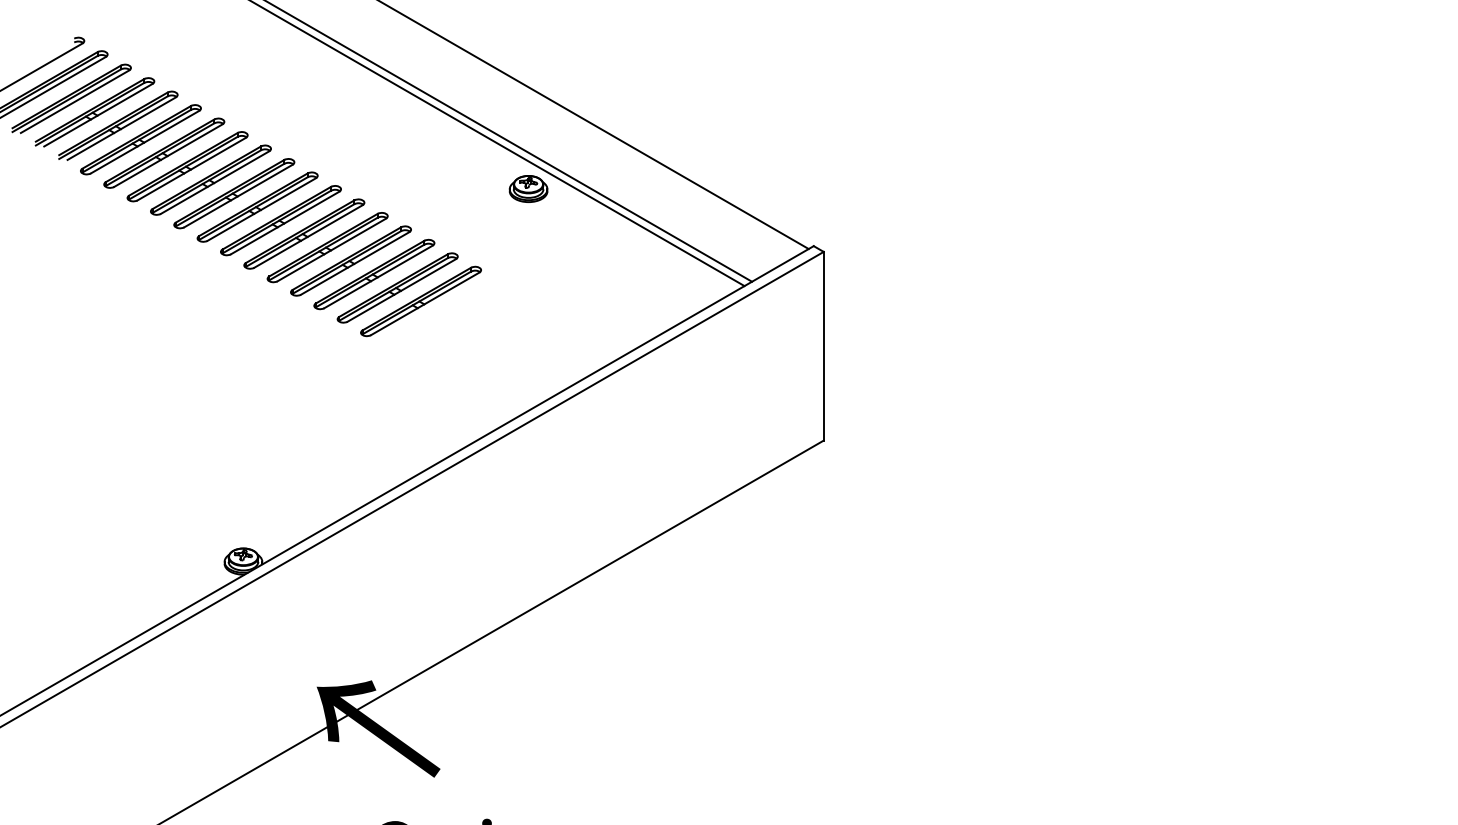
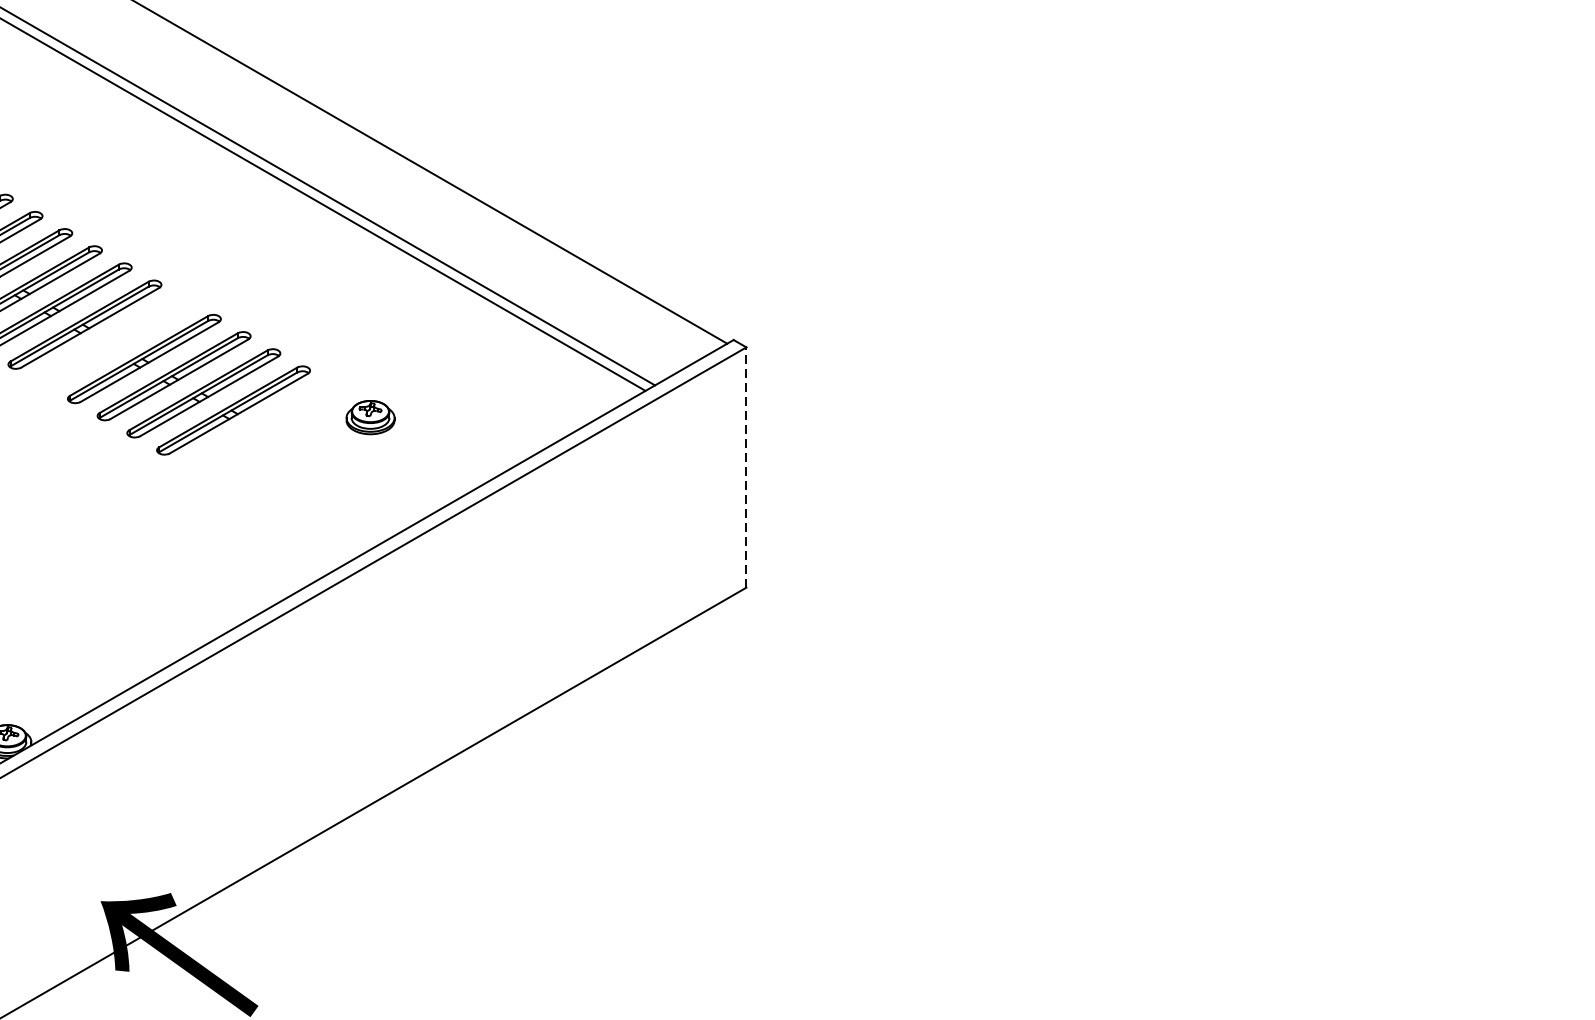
part: (528, 188) -> (370, 416), moved
part: (327, 247) -> (114, 341), removed
line: (823, 345) -> (746, 466), solid -> dashed

